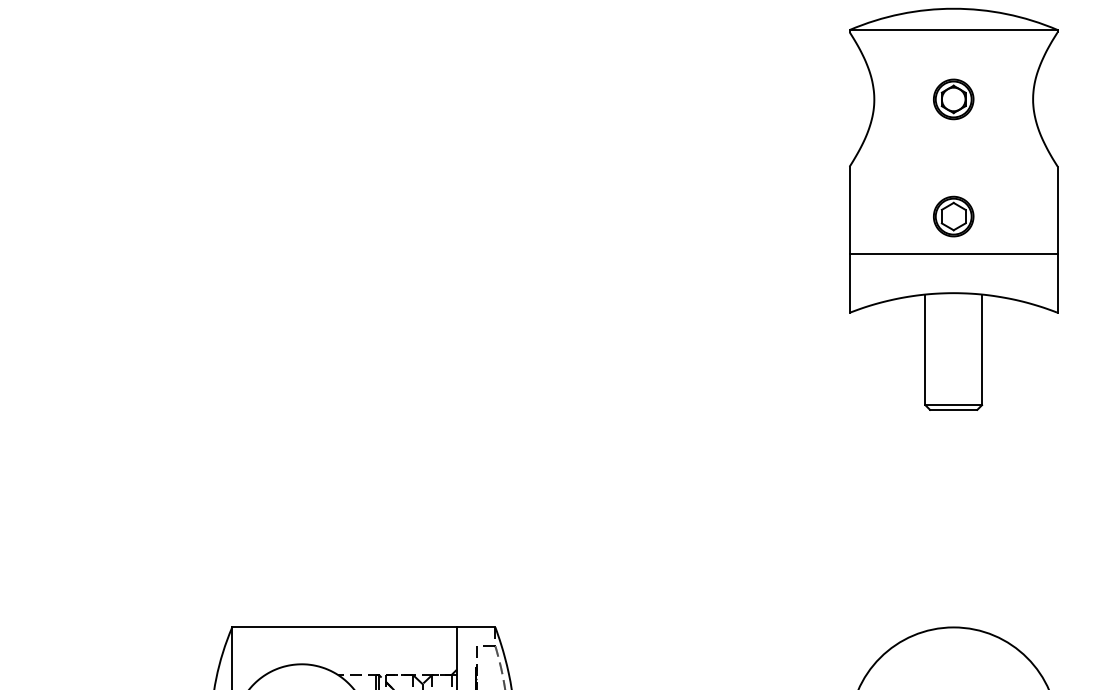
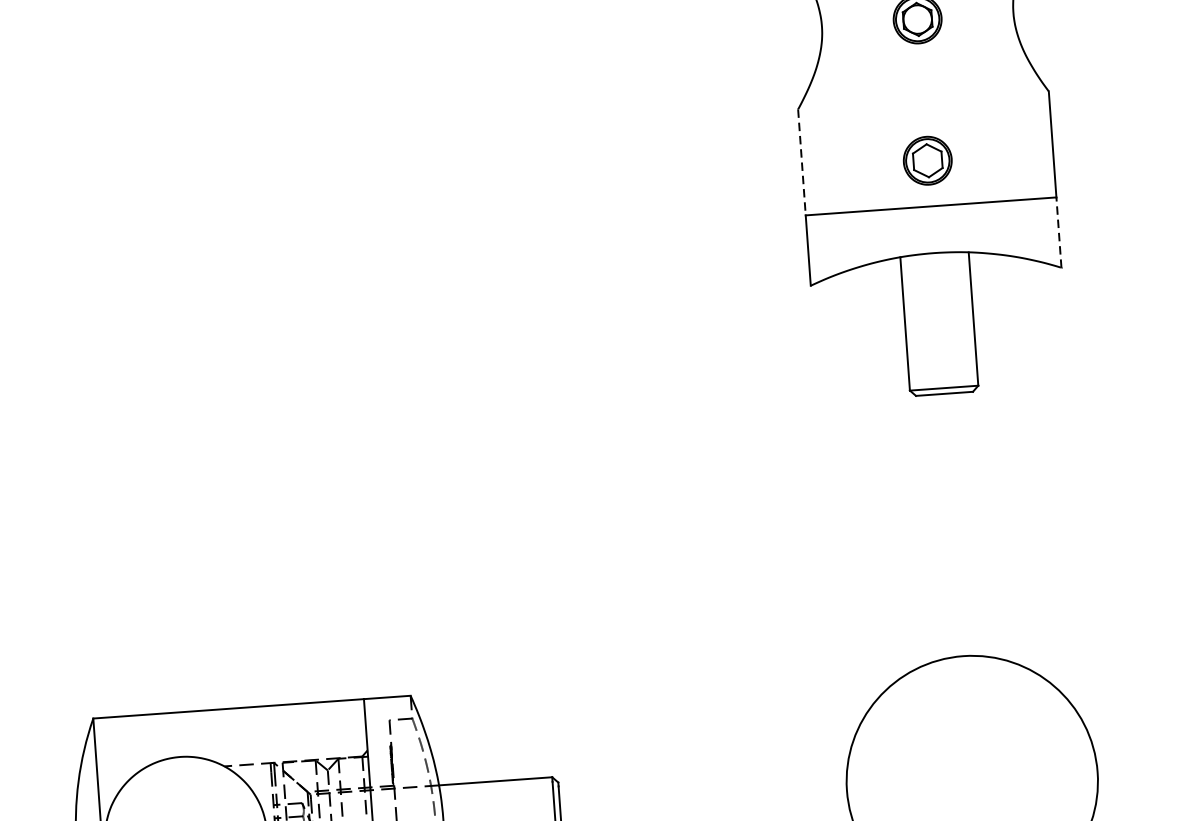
line: (849, 210) -> (801, 162), solid -> dashed
line: (1057, 283) -> (1058, 232), solid -> dashed

